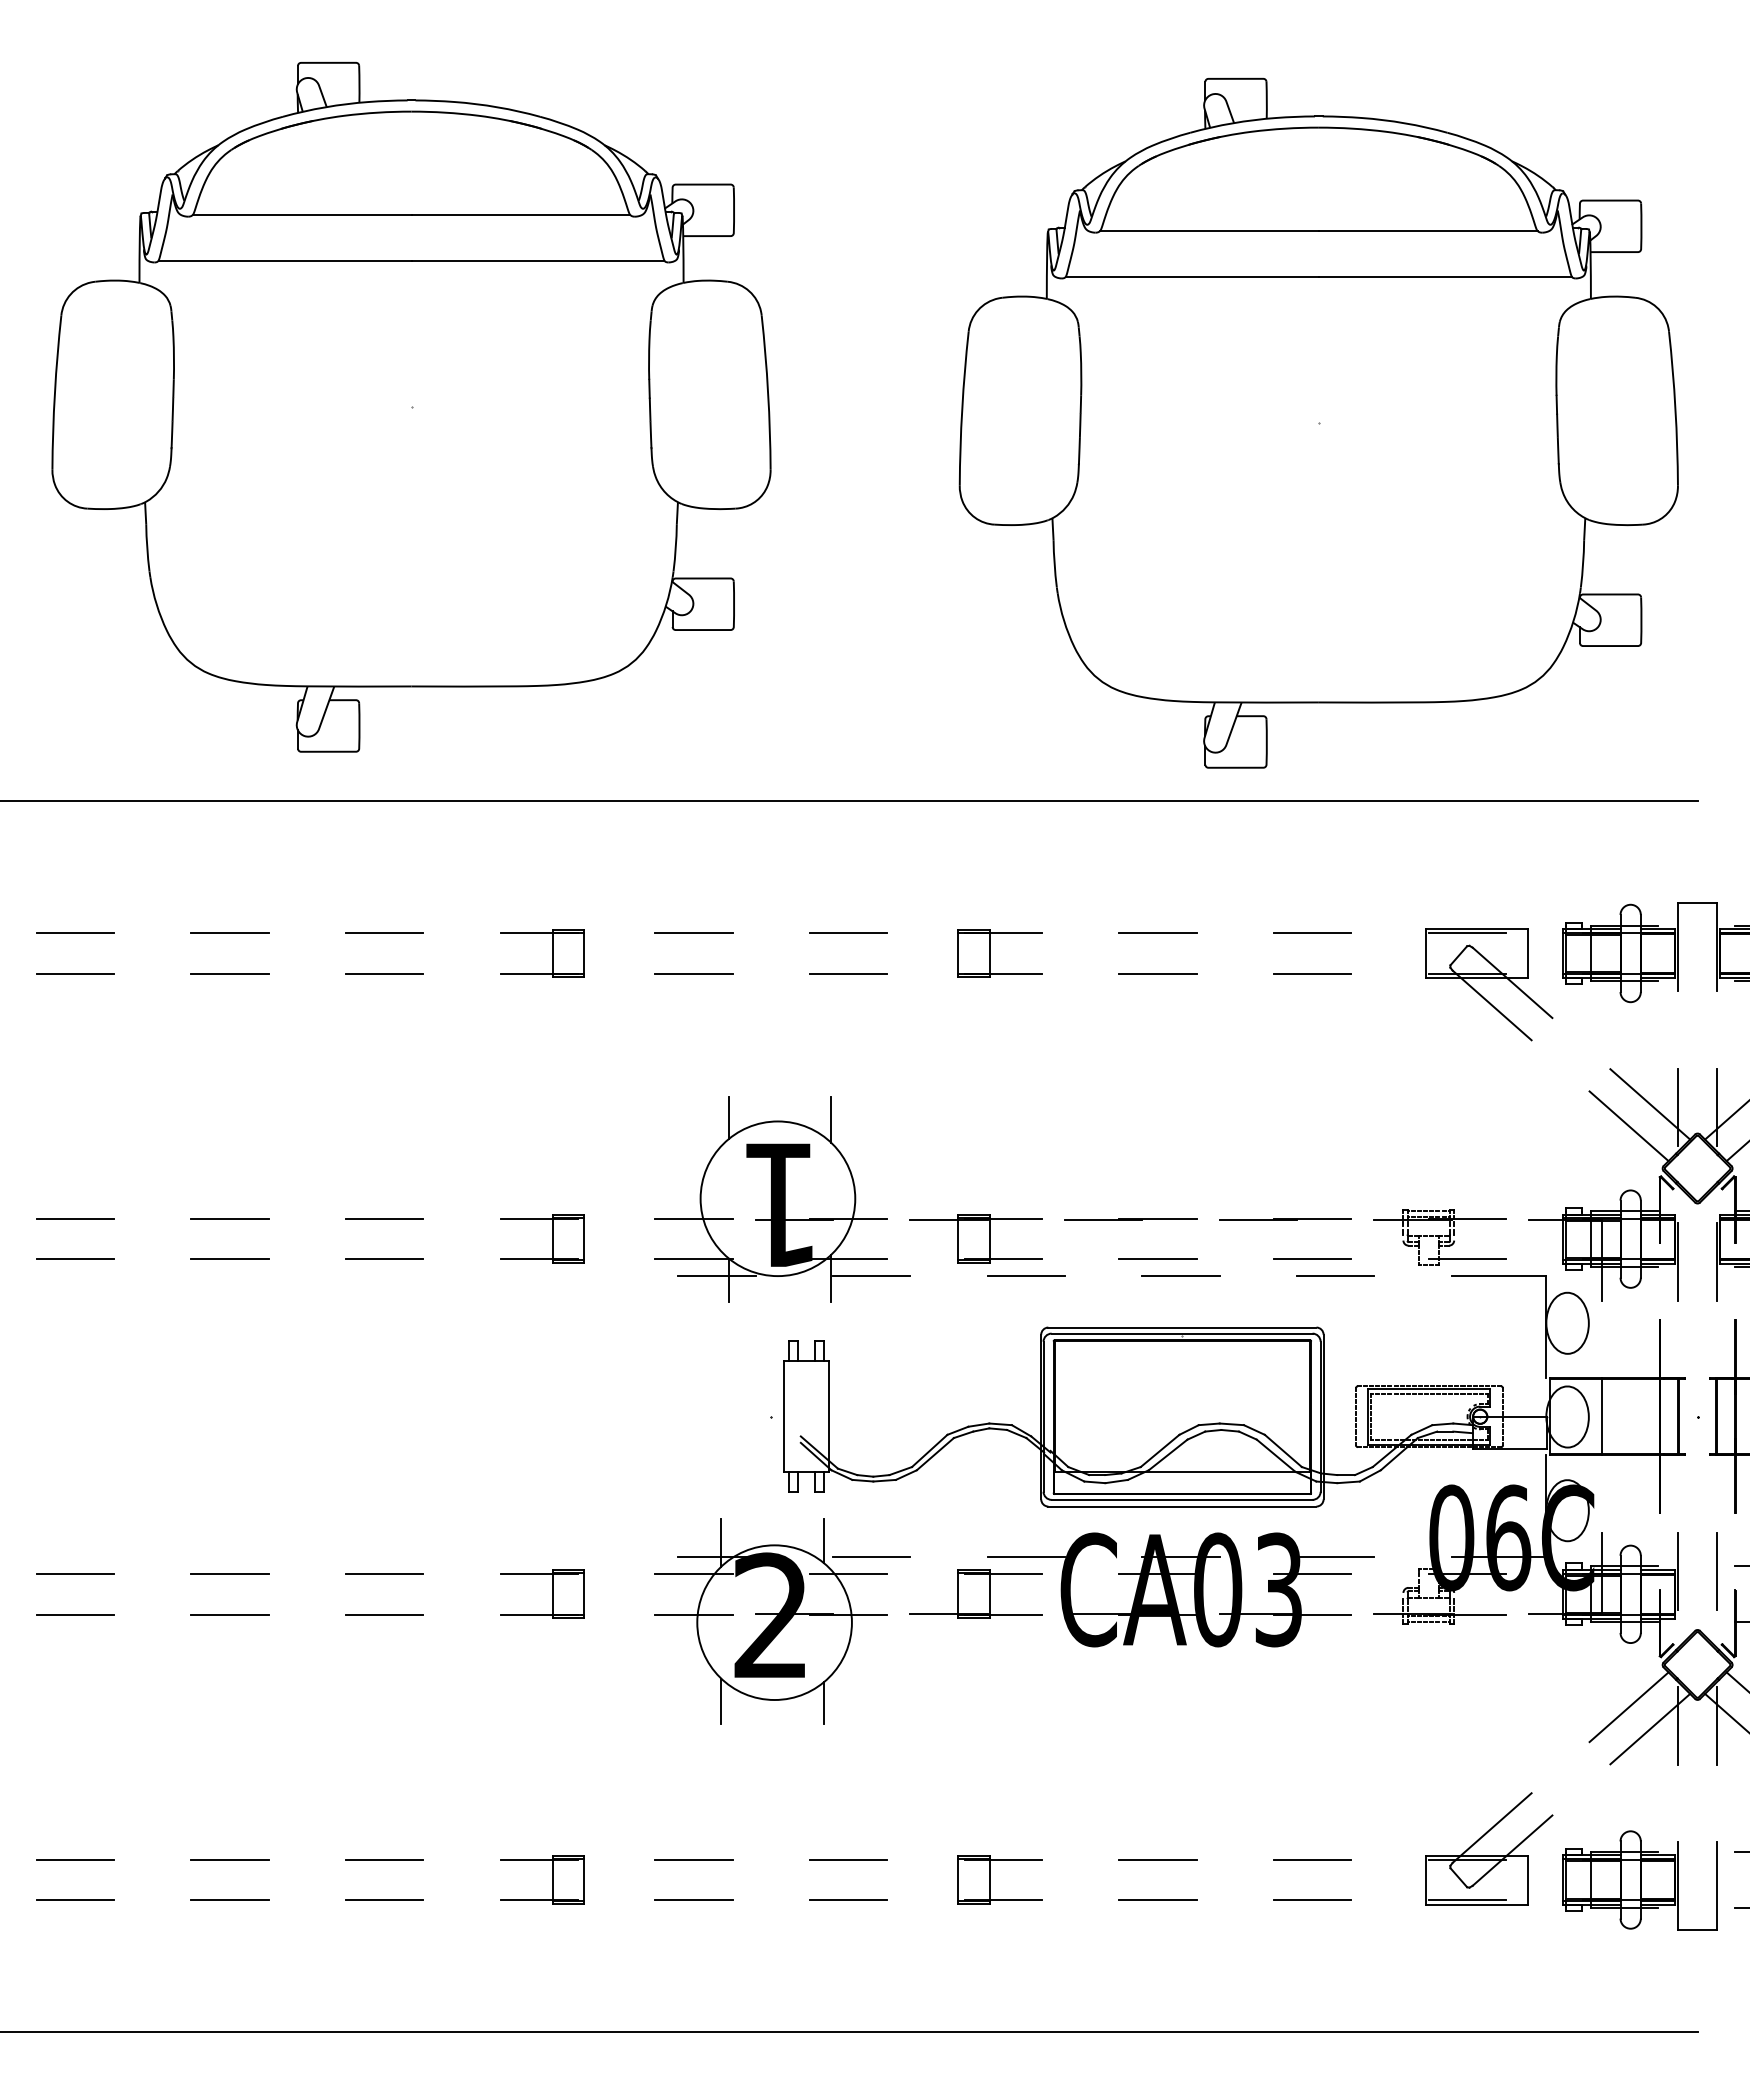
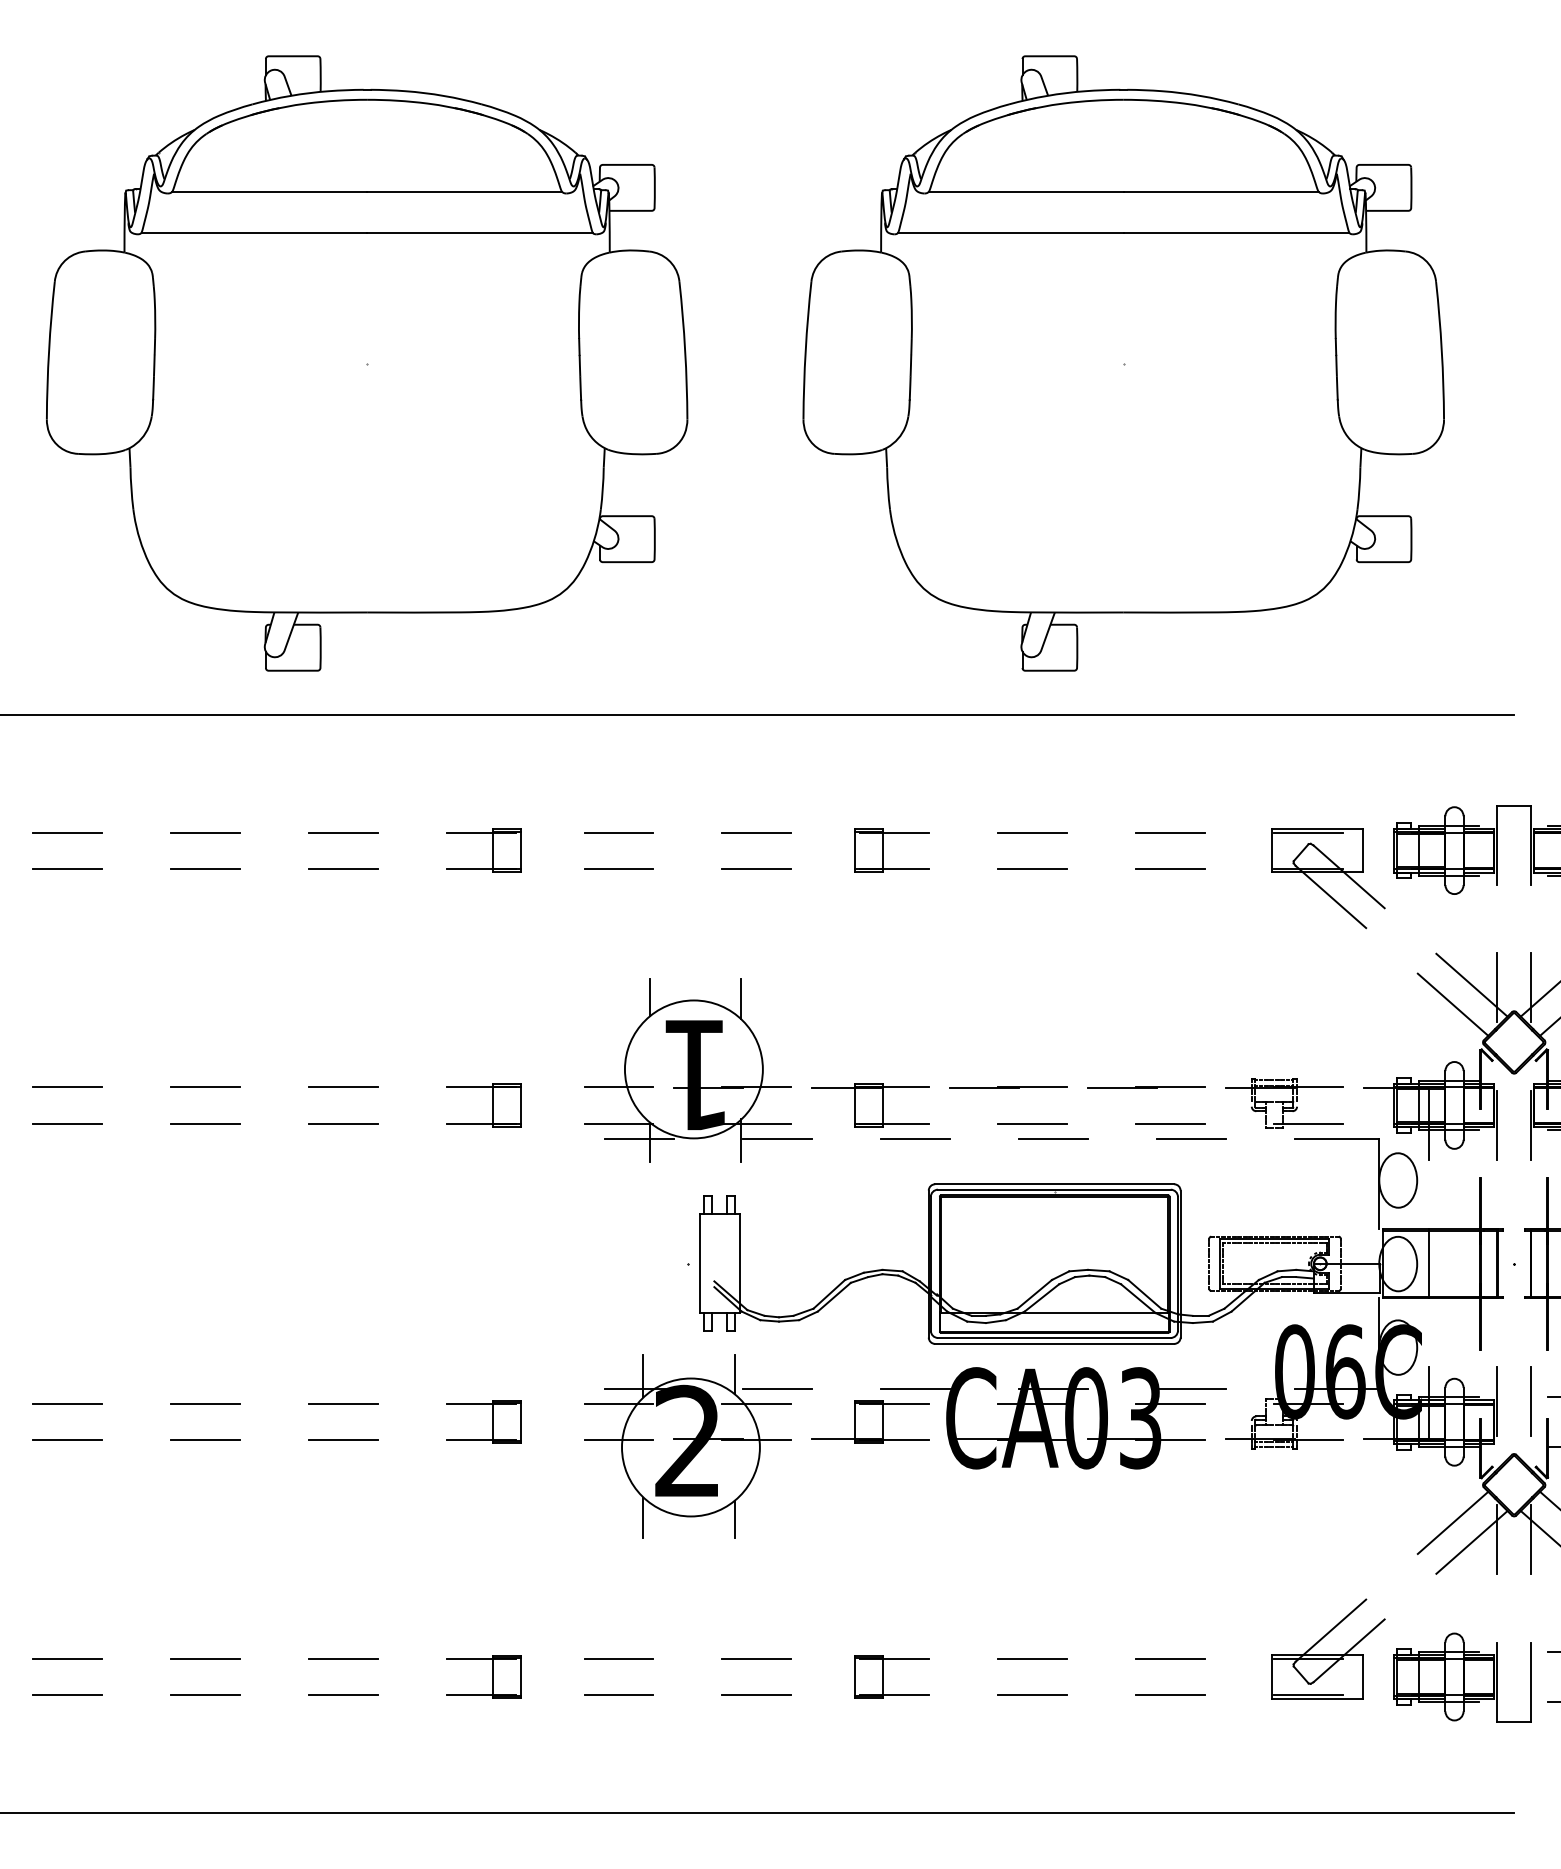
part: (1318, 422) -> (1123, 362), moved

